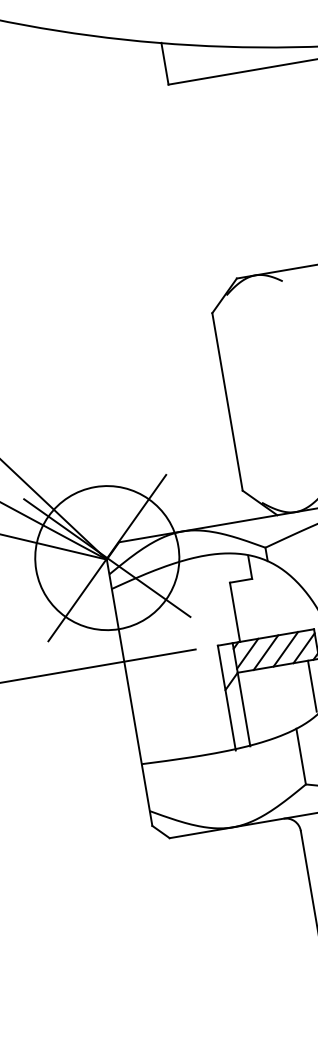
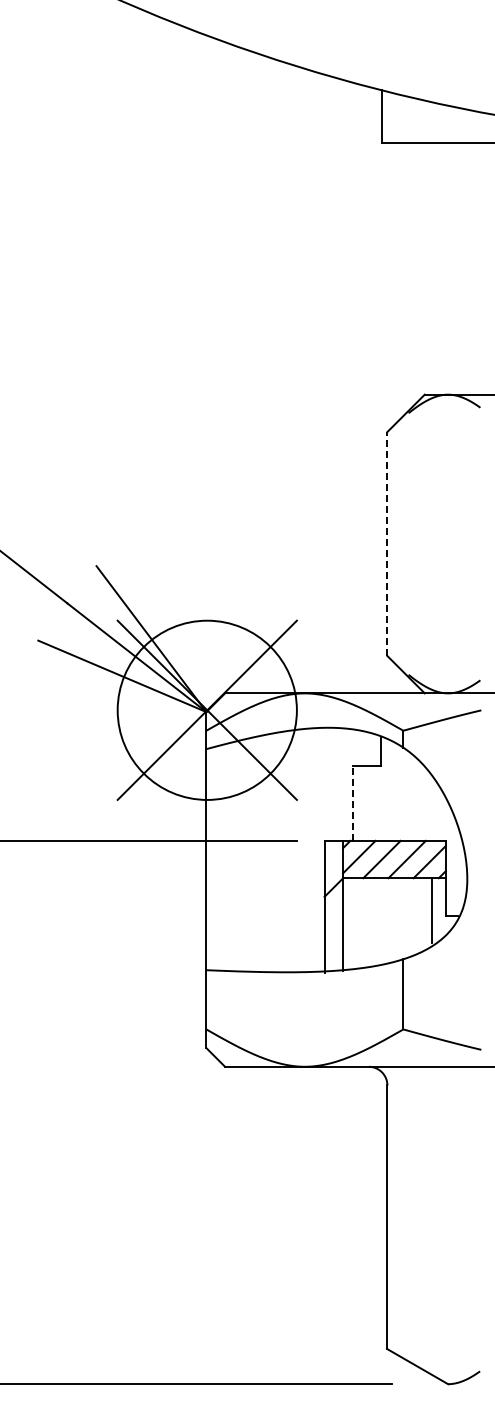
line: (227, 401) -> (387, 543), solid -> dashed
line: (234, 612) -> (352, 803), solid -> dashed

